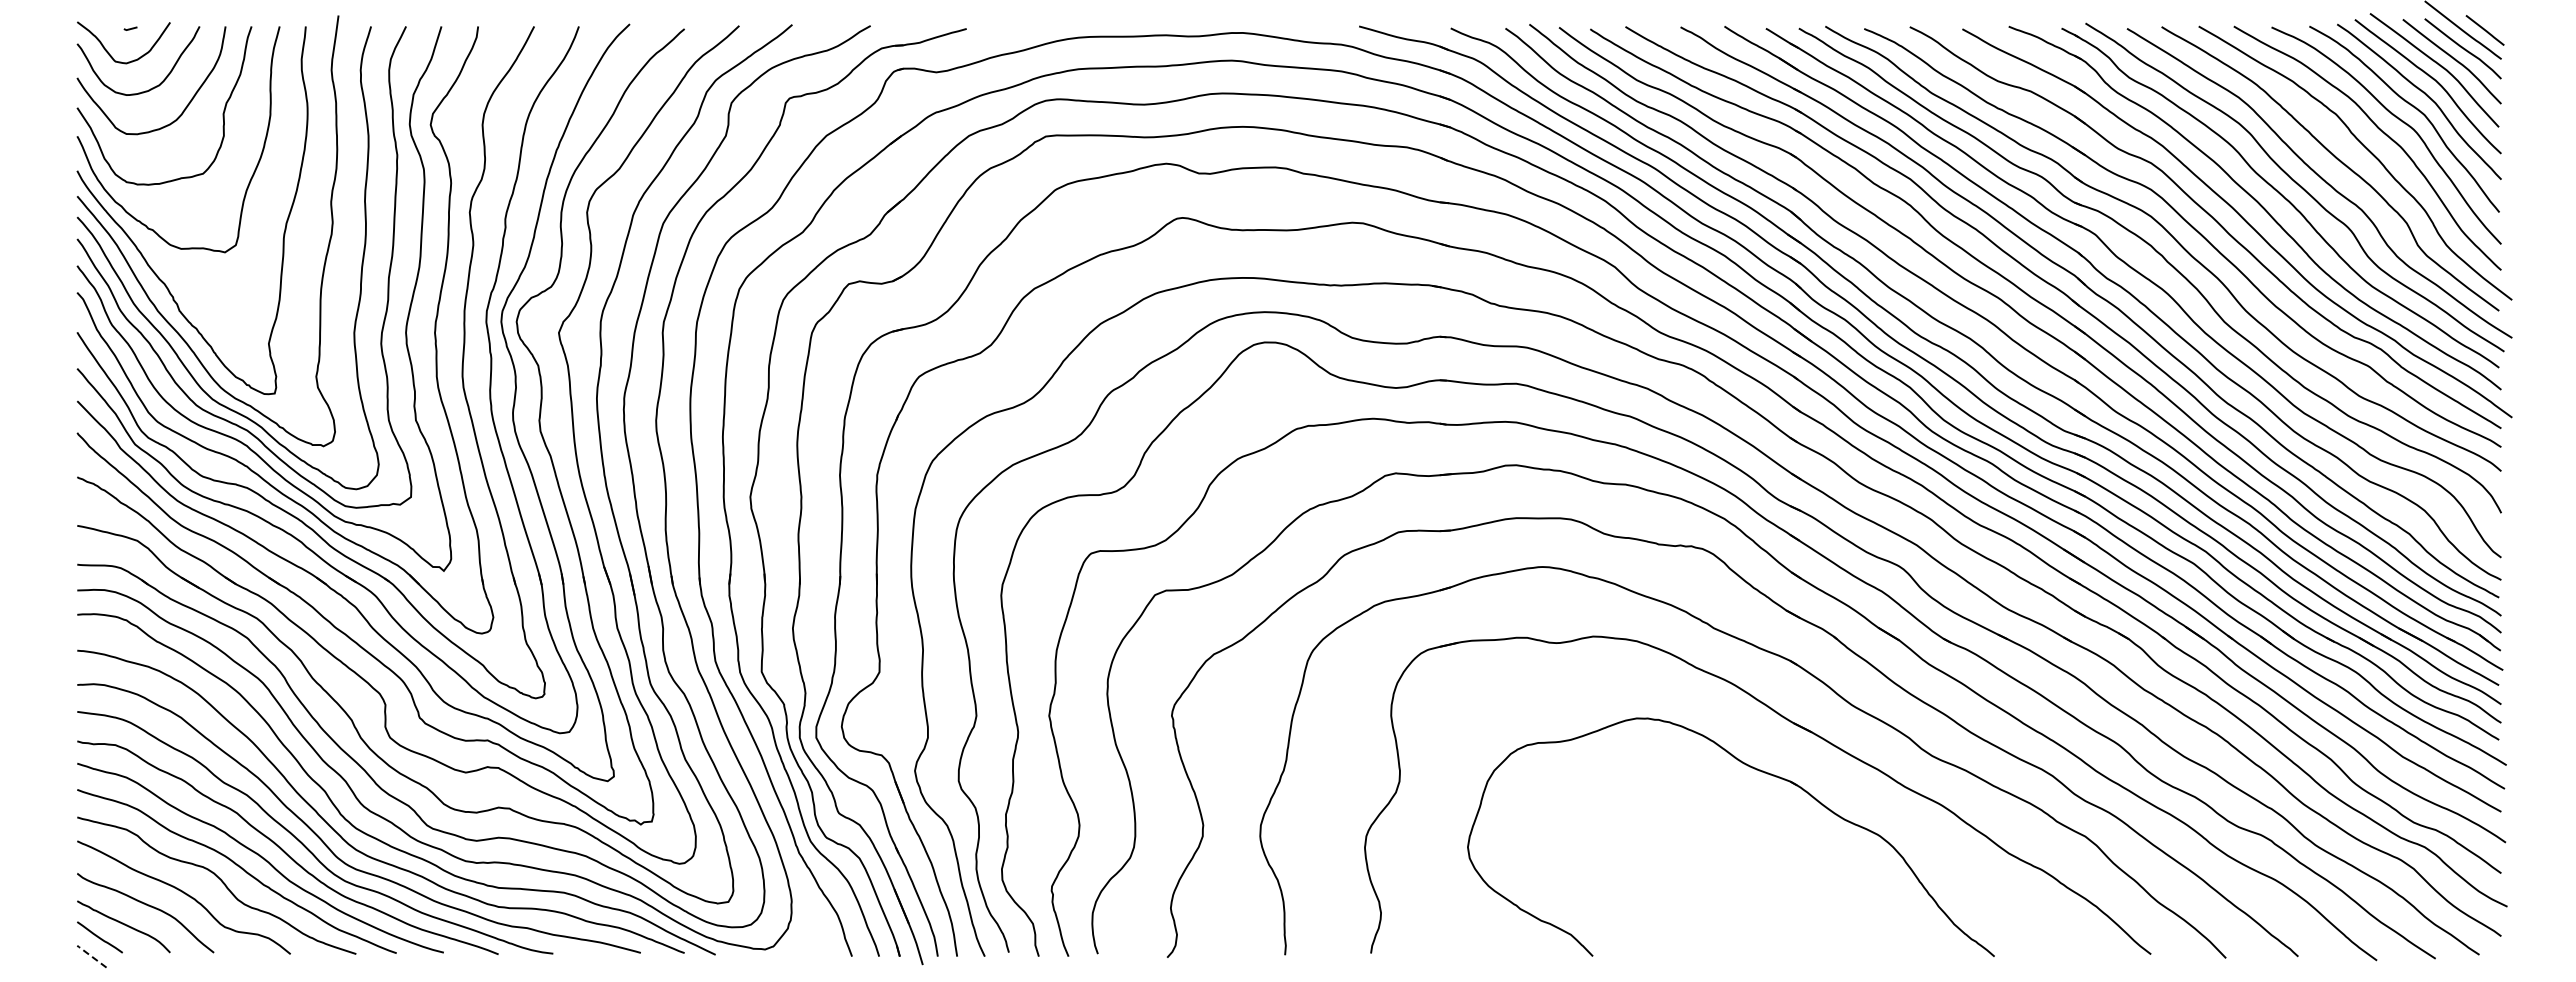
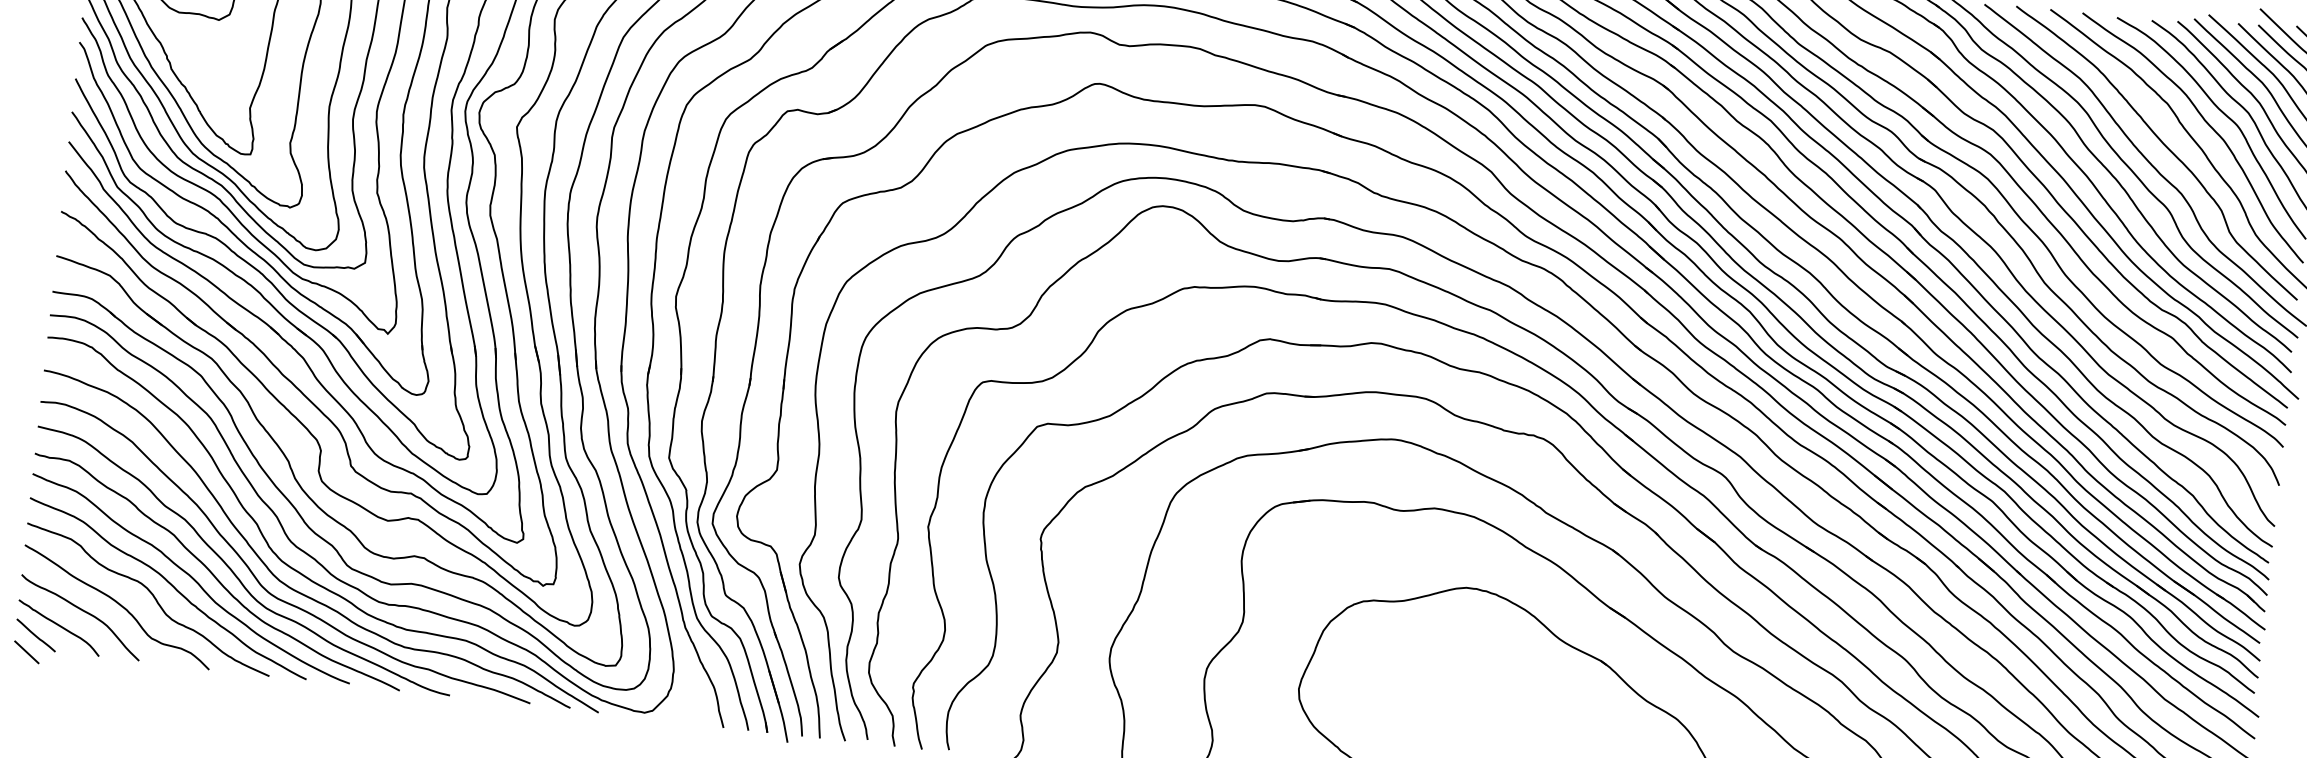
line: (90, 955) -> (25, 651), dashed -> solid

